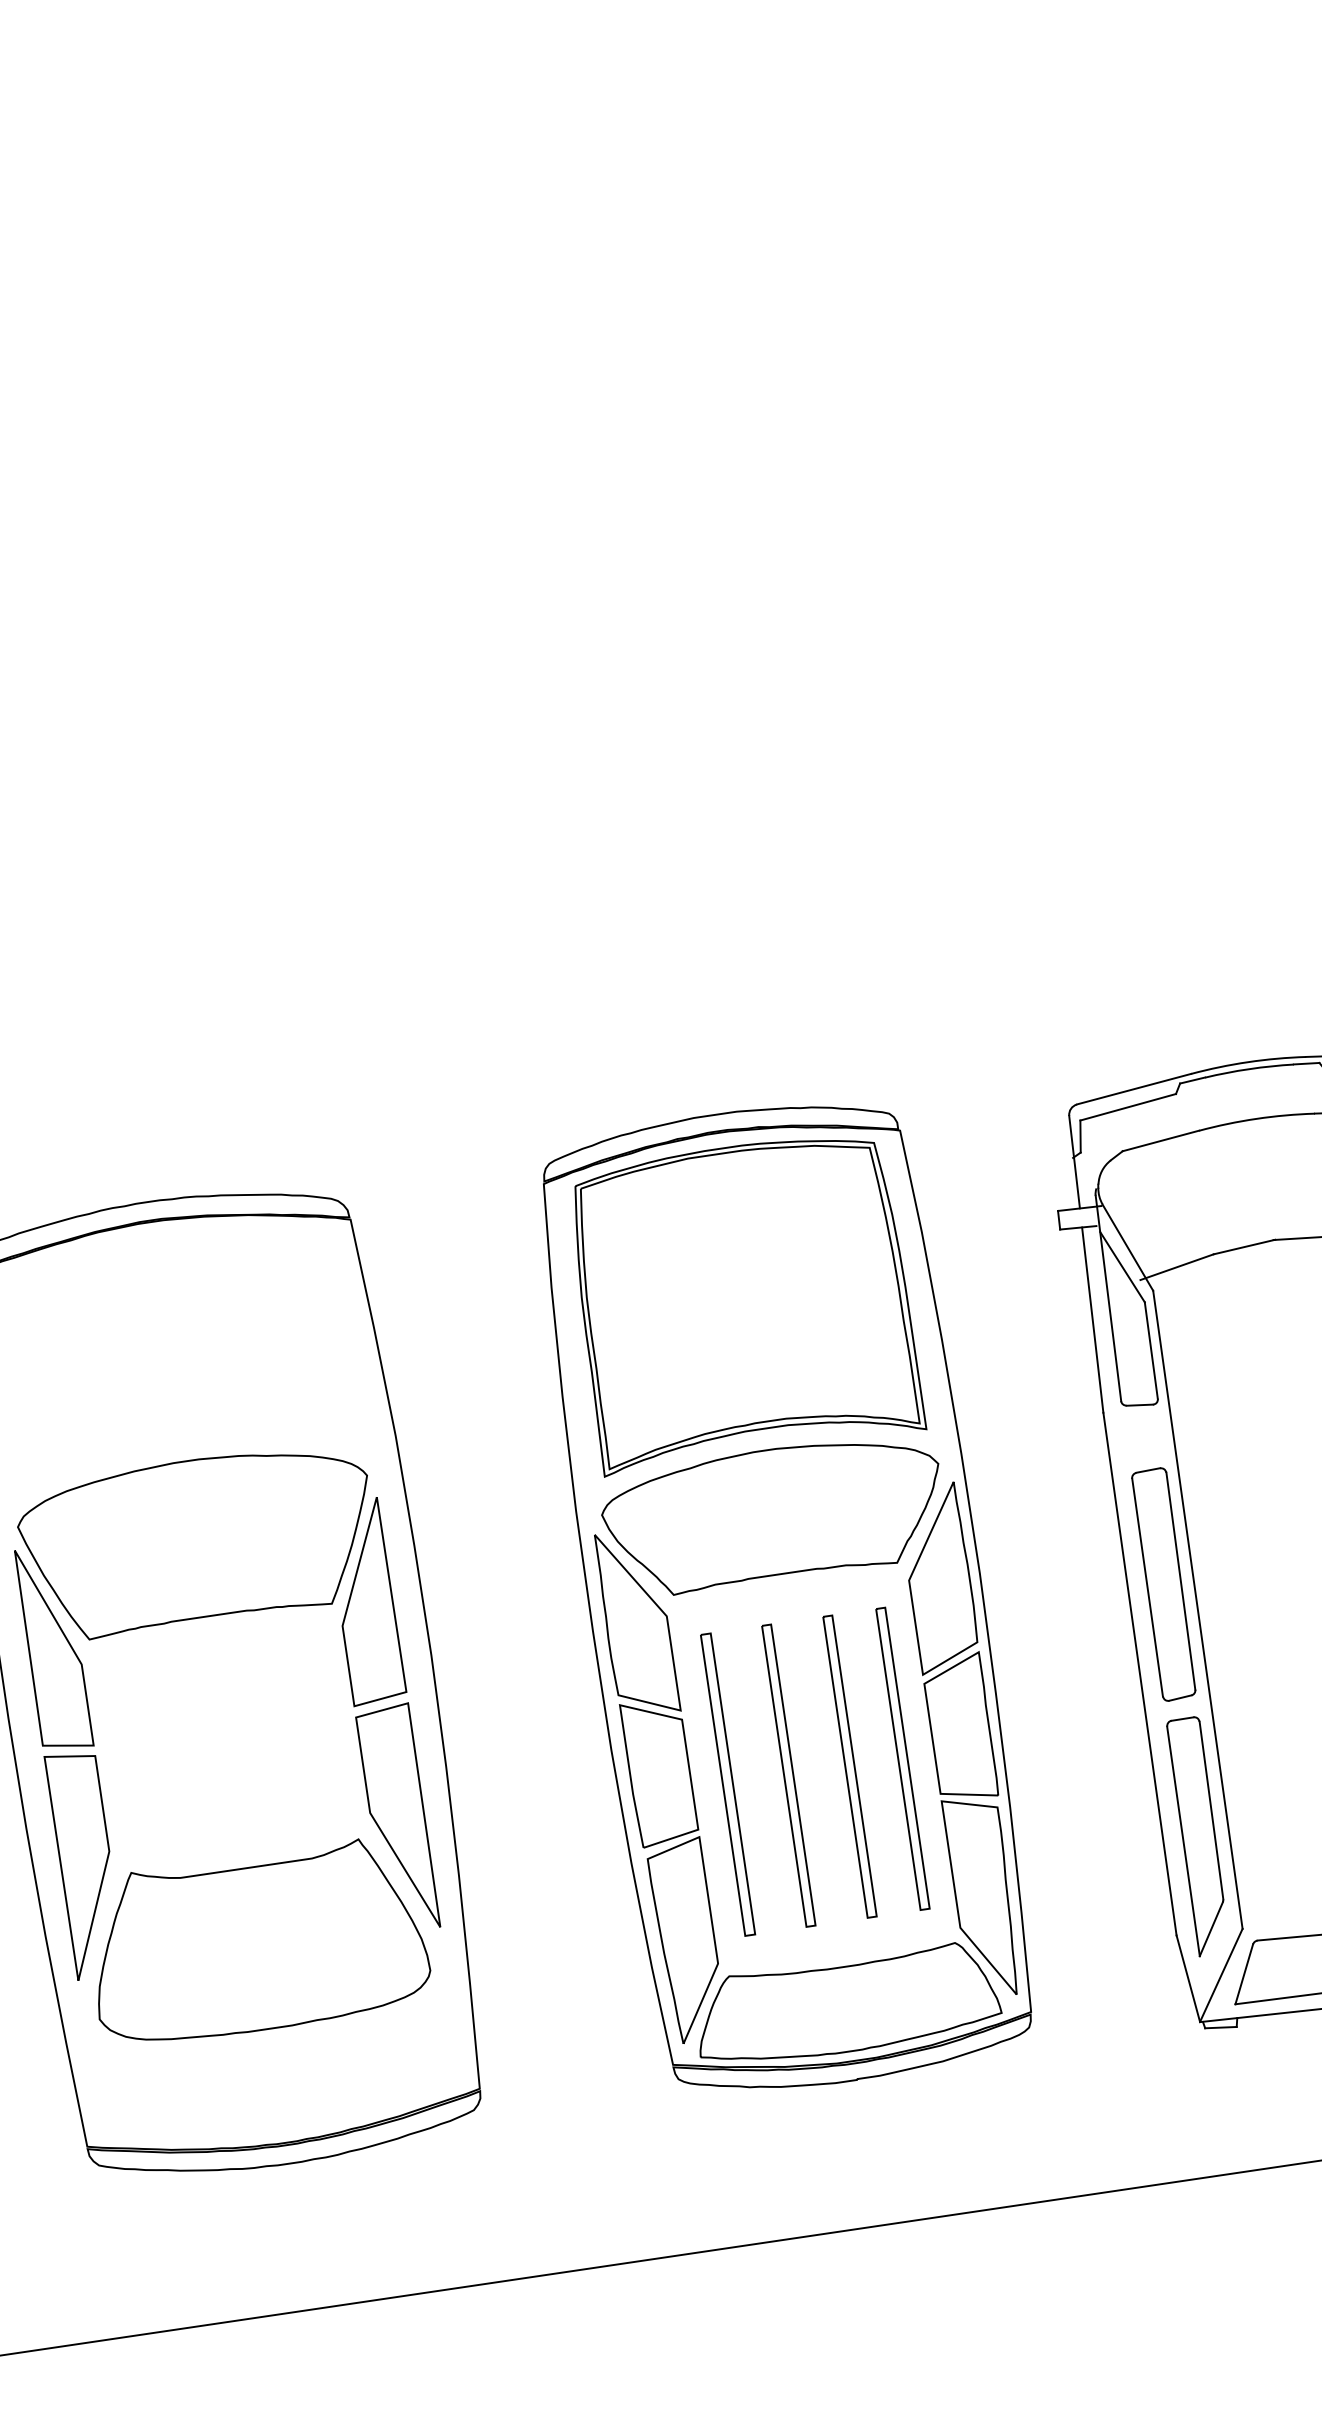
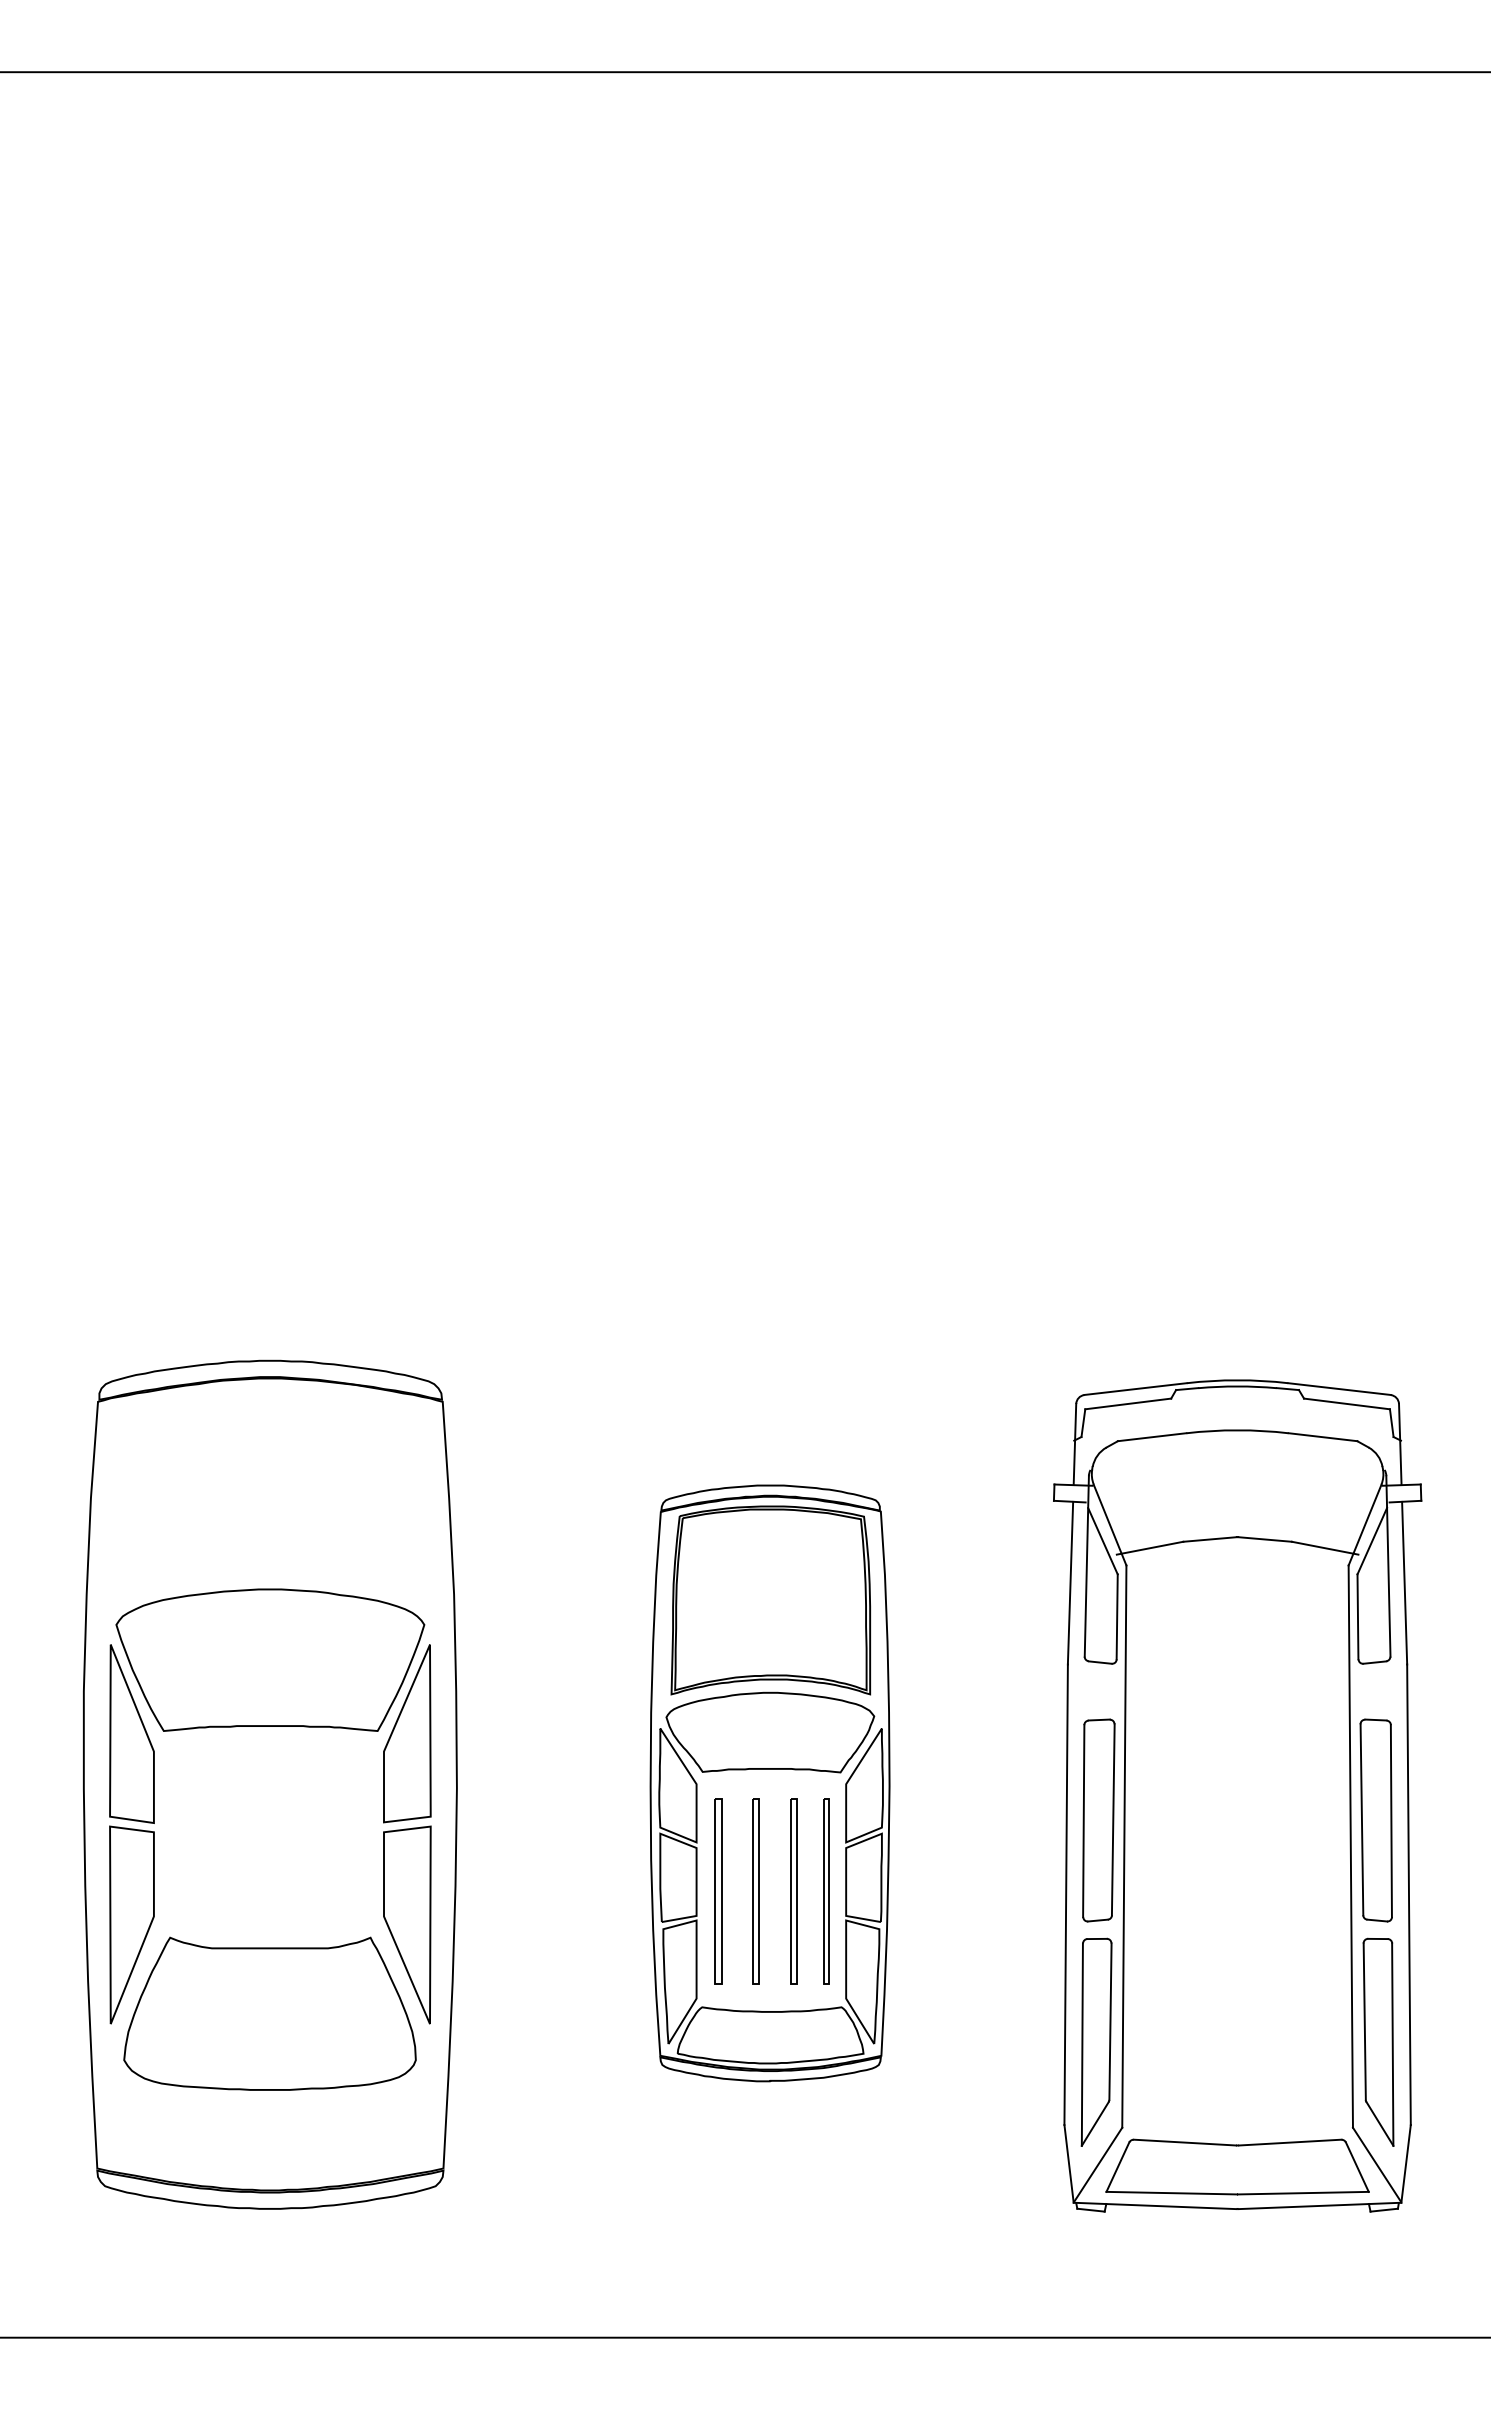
part: (784, 1597) -> (769, 1783), size x0.7

